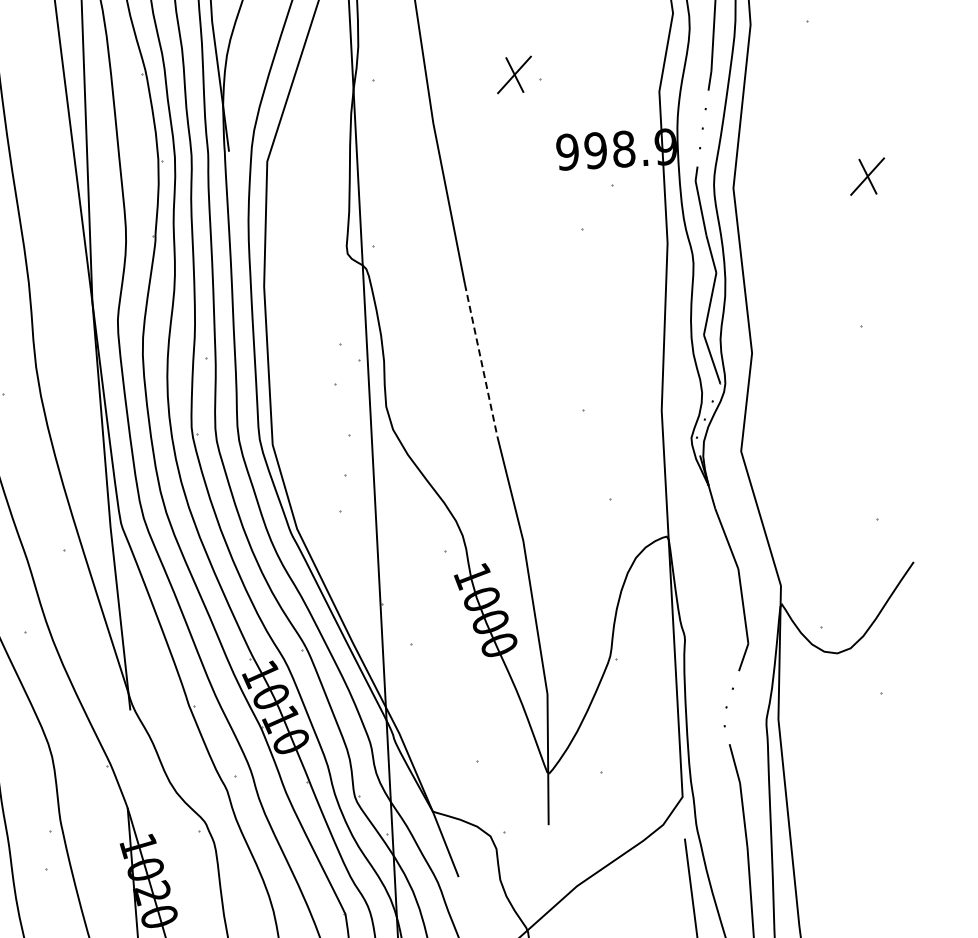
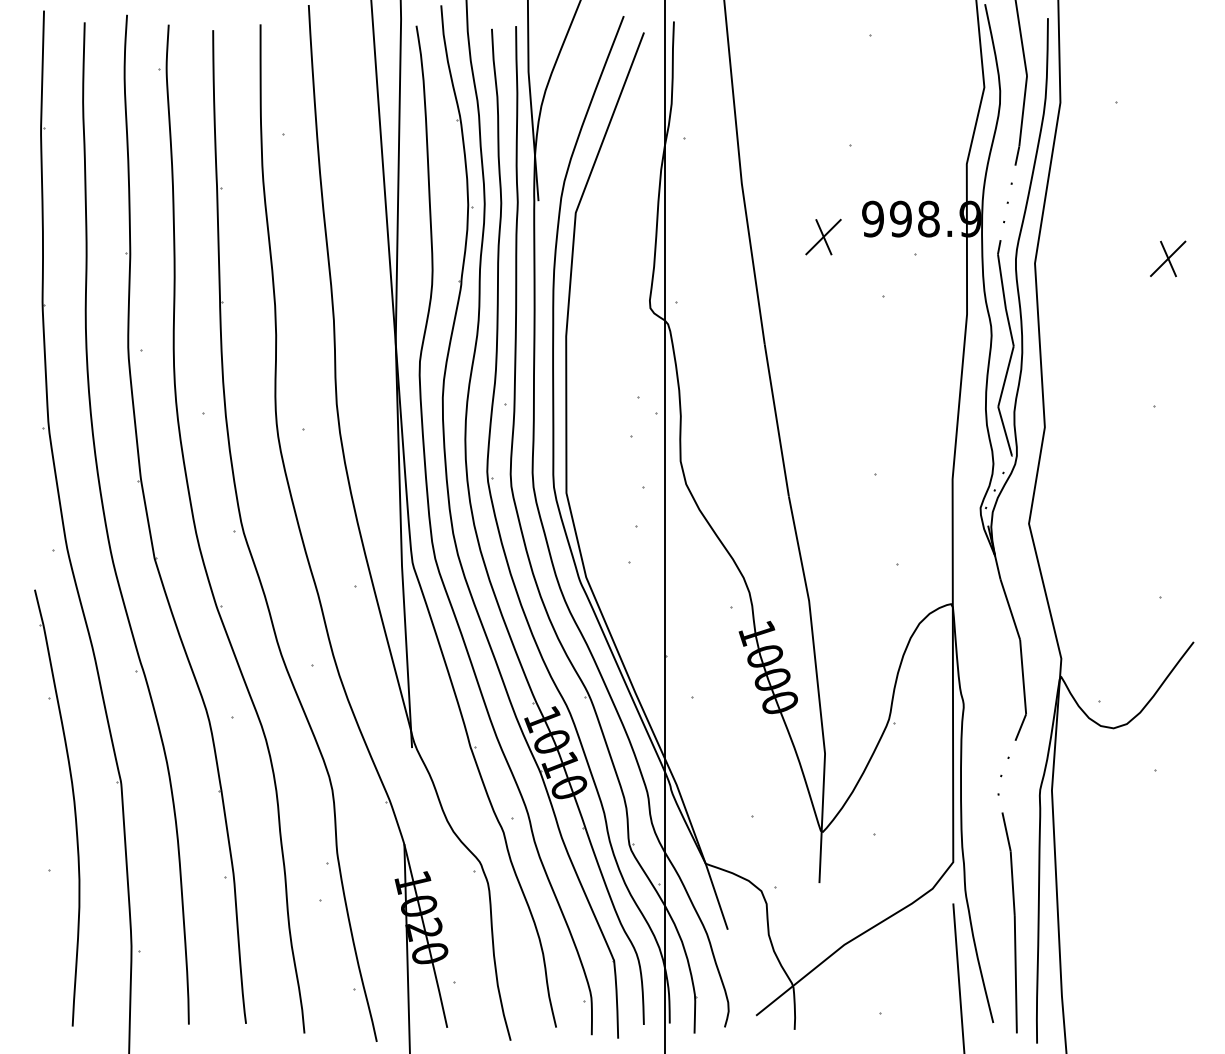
part: (514, 74) -> (823, 236), moved
line: (480, 360) -> (776, 420), dashed -> solid

